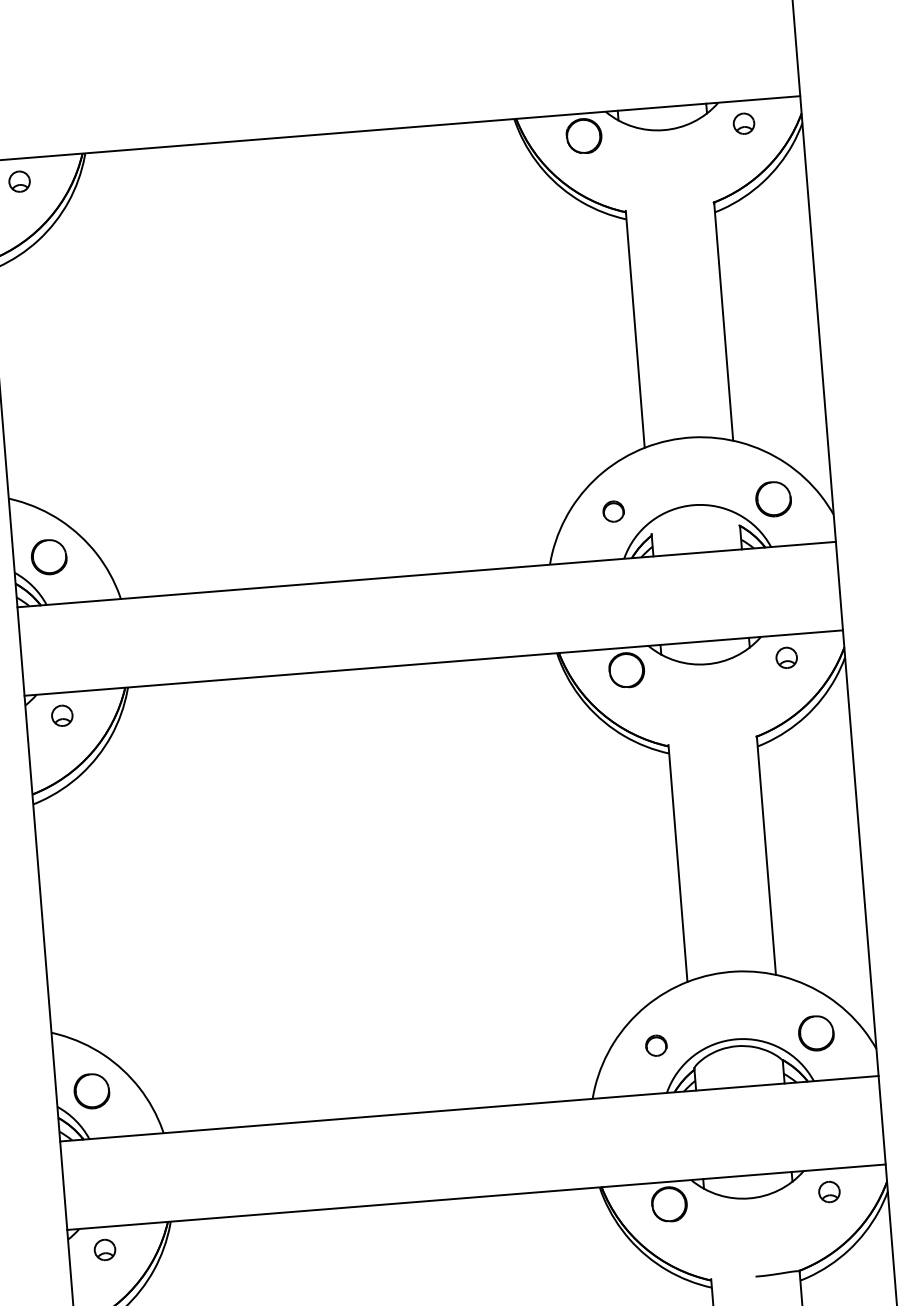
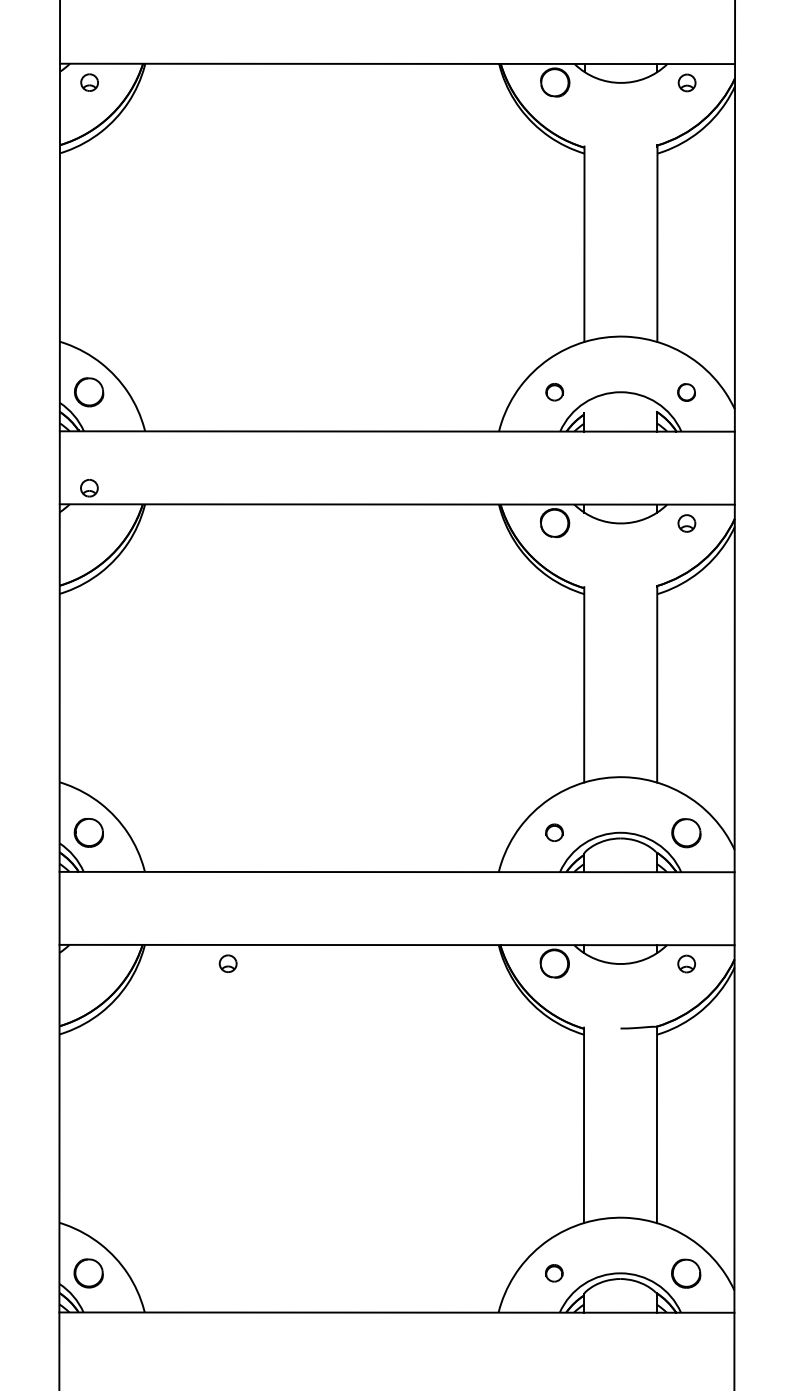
part: (773, 499) -> (686, 392), size x0.6
part: (62, 716) -> (89, 488), moved
part: (104, 1249) -> (227, 963), moved

